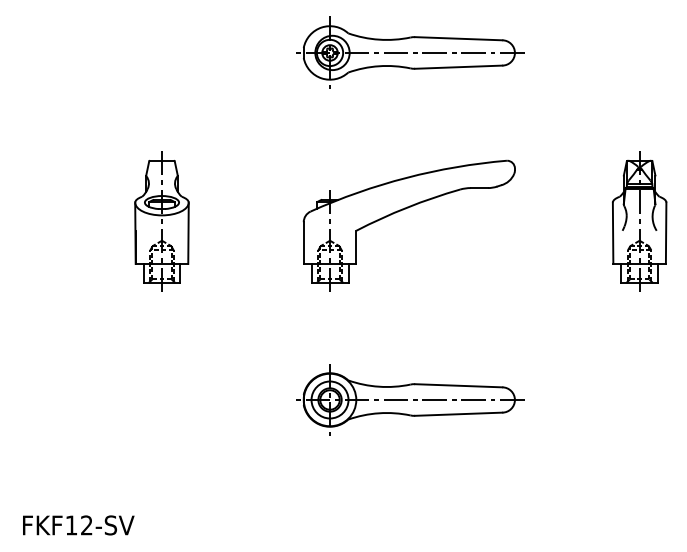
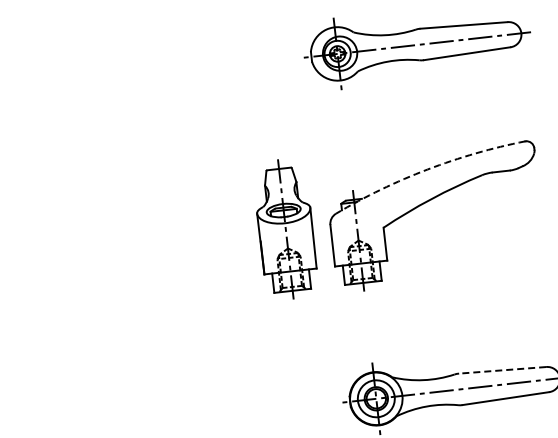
arc: (406, 177) -> (427, 169), solid -> dashed
part: (161, 221) -> (285, 229), moved
line: (458, 385) -> (502, 370), solid -> dashed

